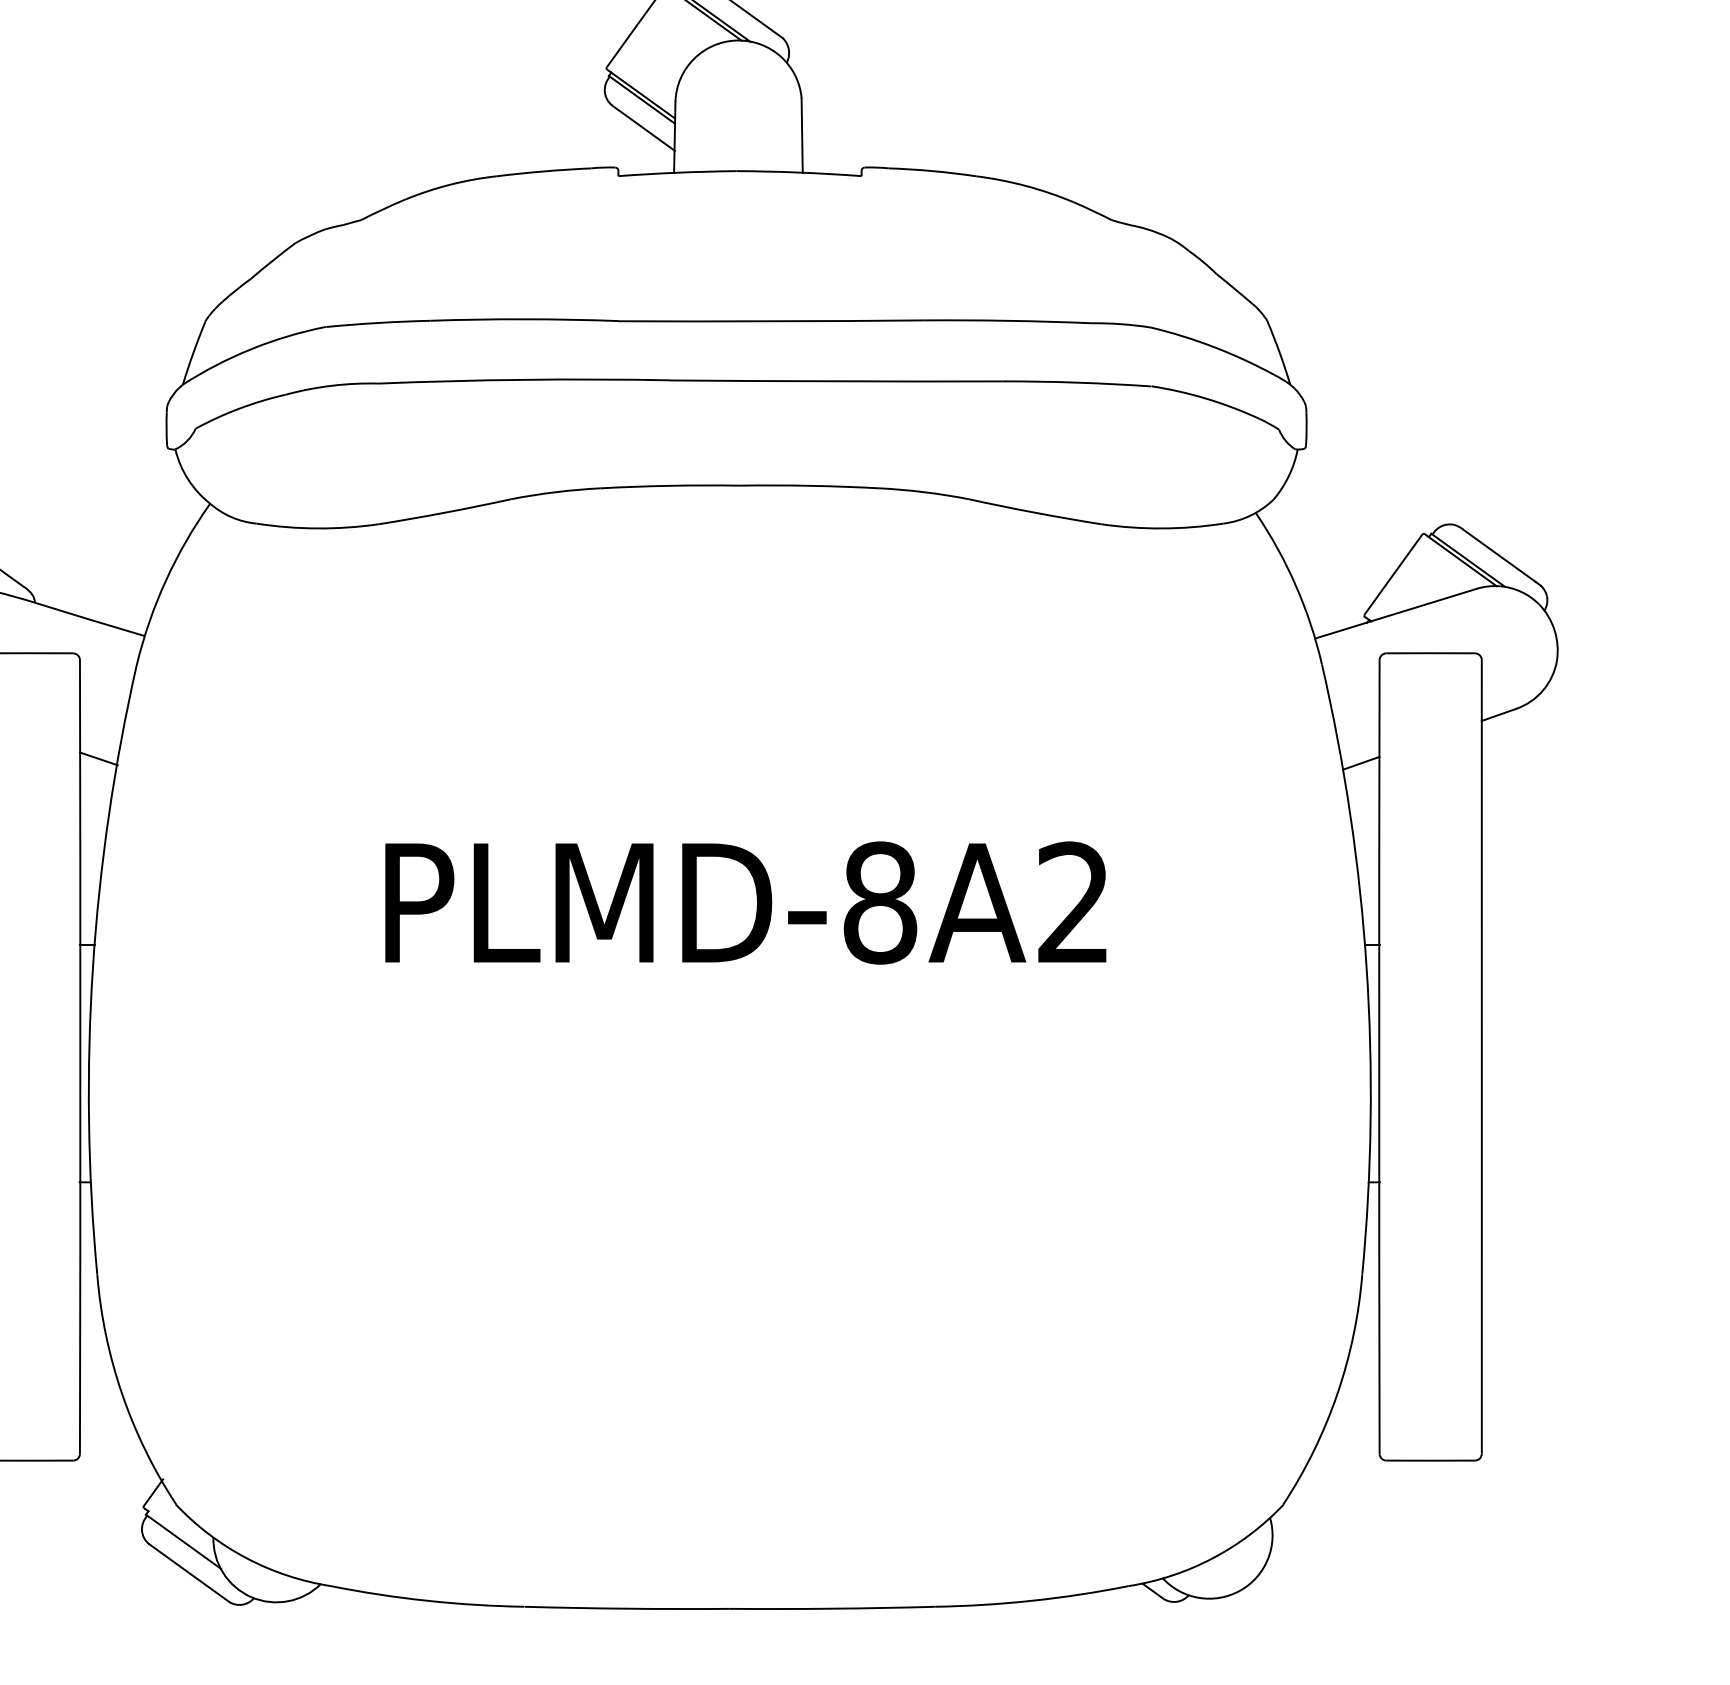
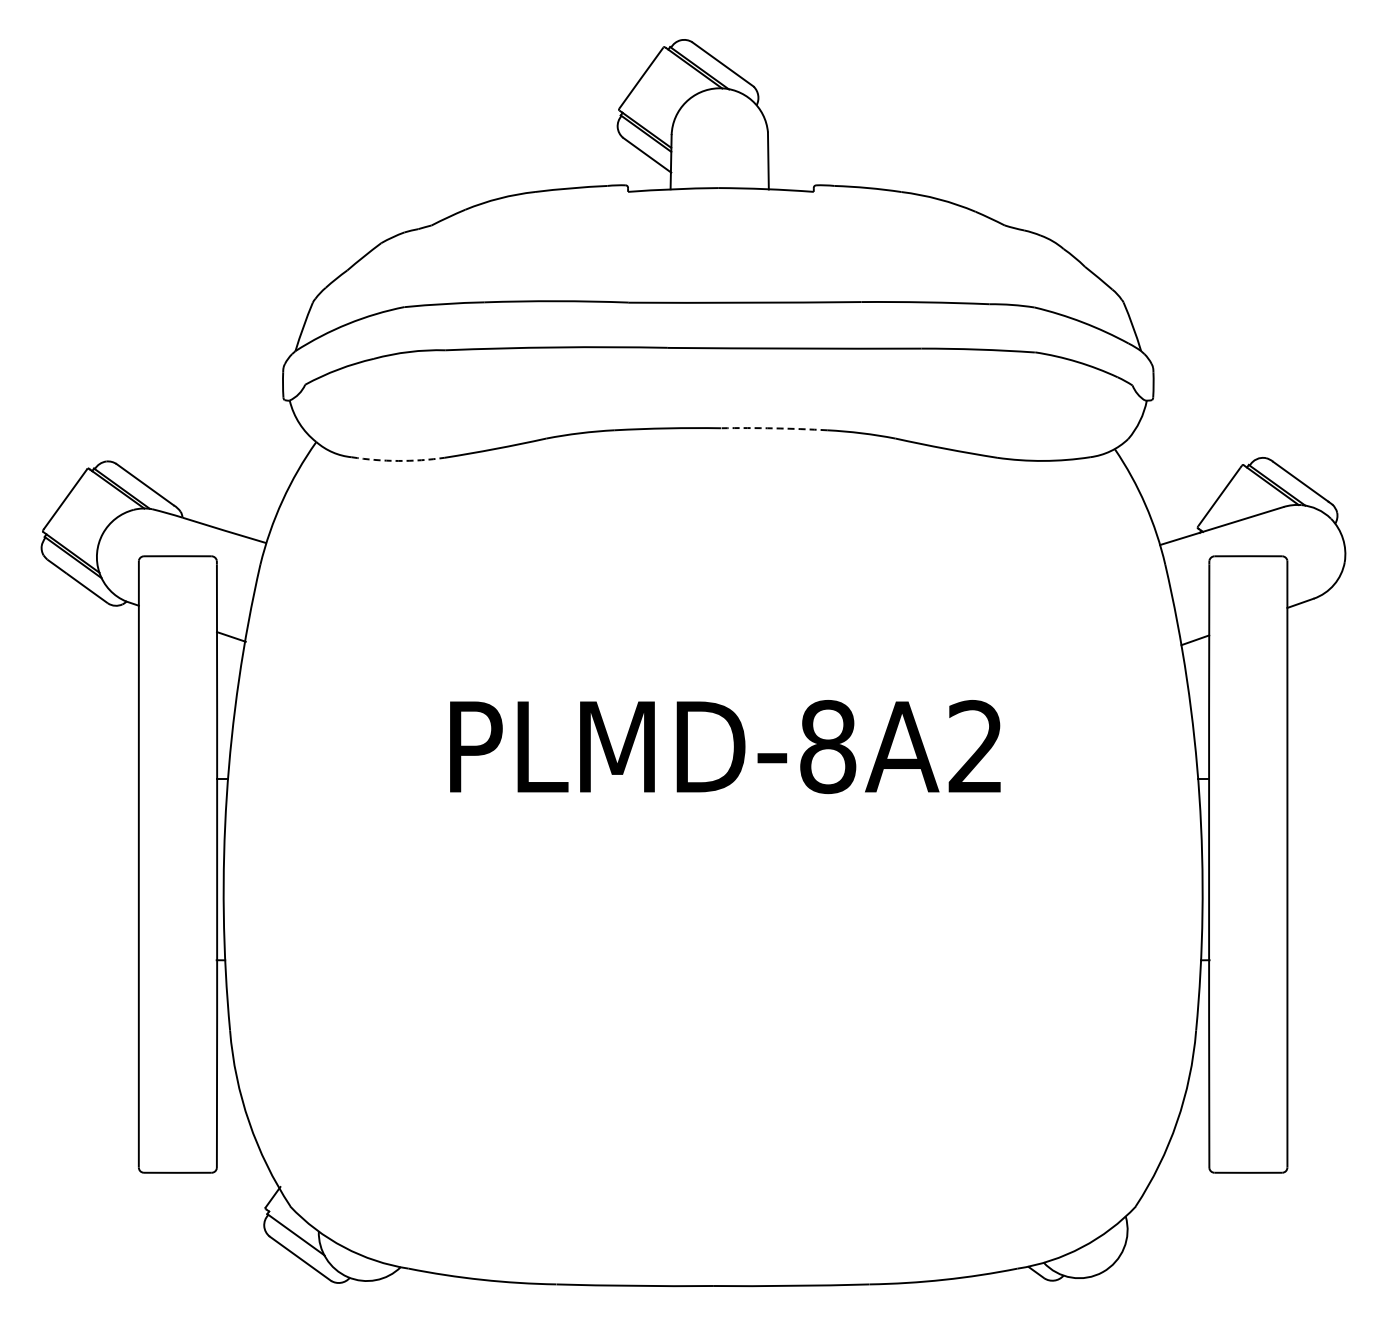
arc: (810, 485) -> (774, 428), solid -> dashed
arc: (317, 527) -> (398, 460), solid -> dashed

